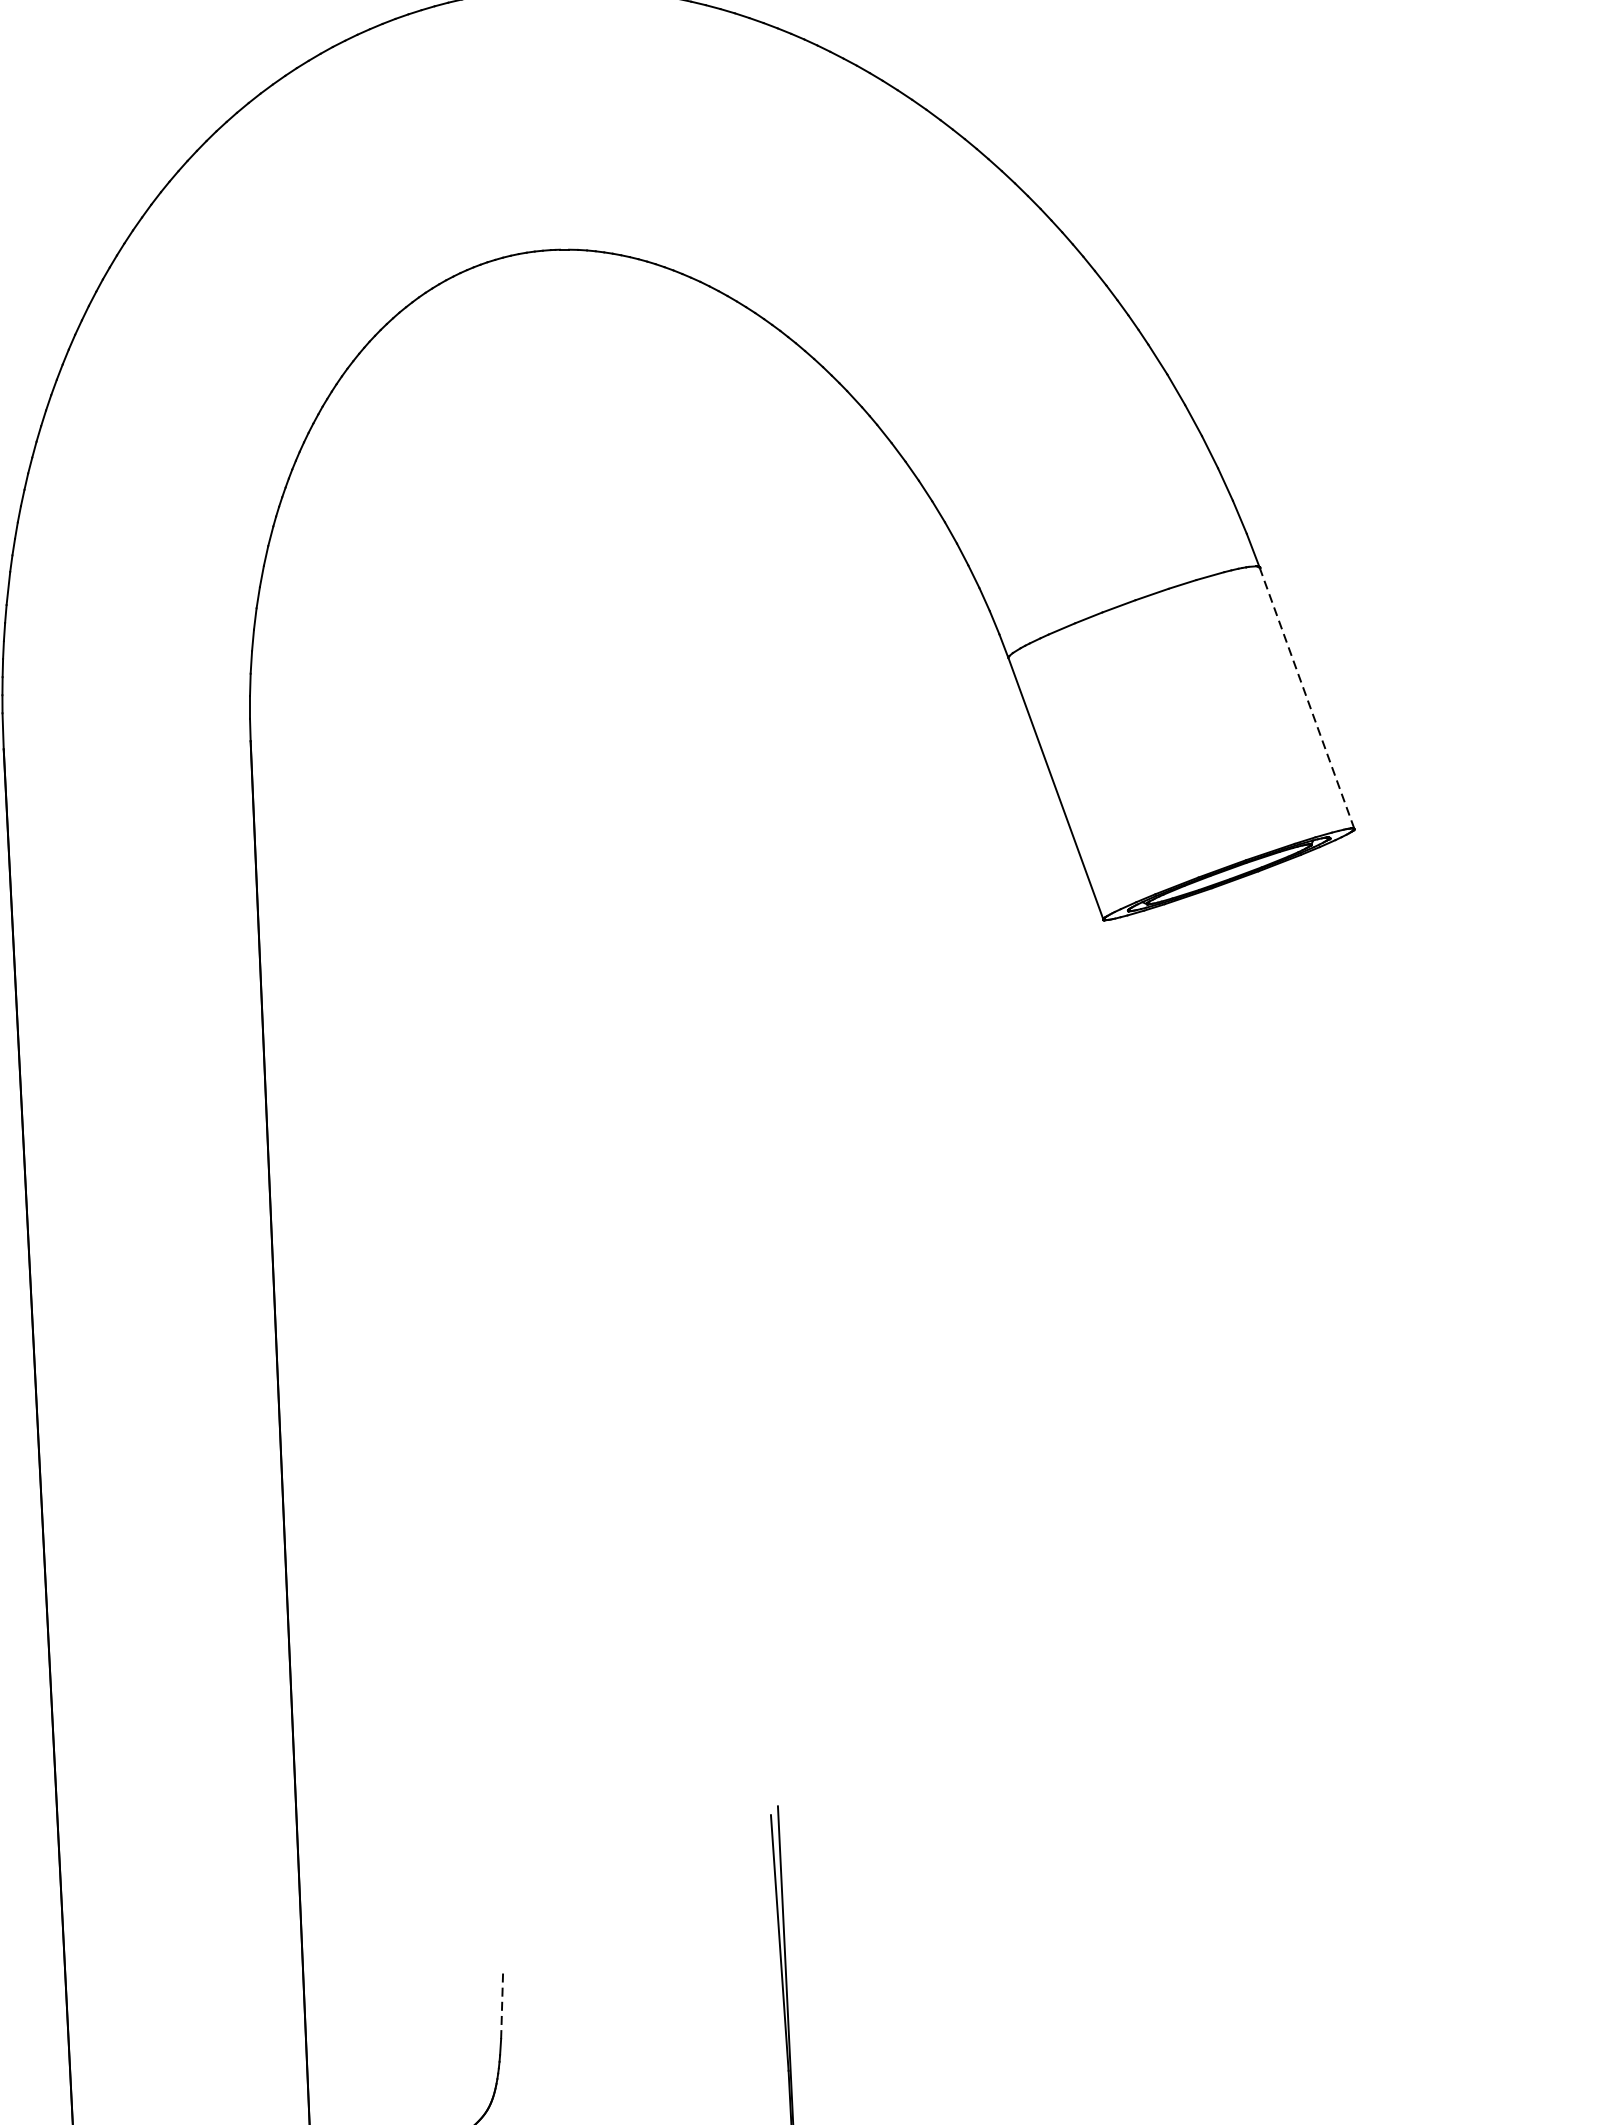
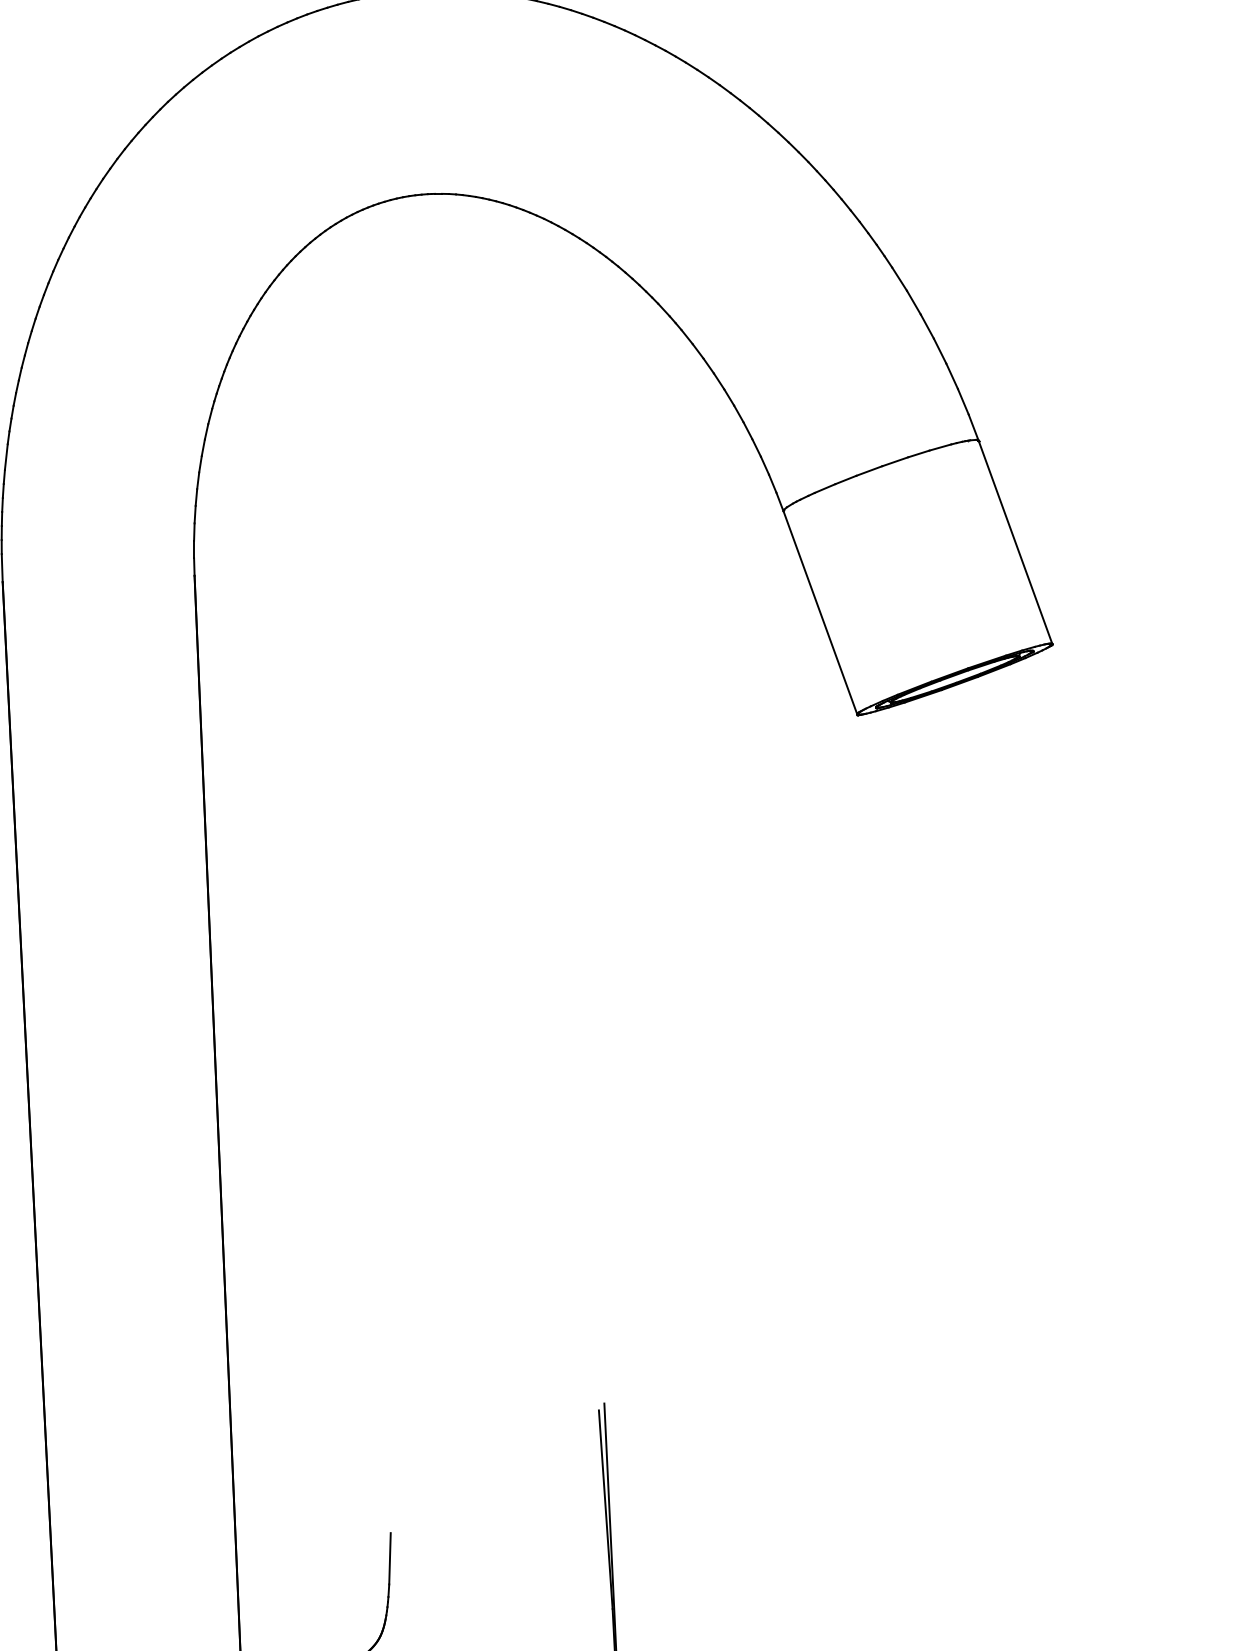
line: (1306, 698) -> (1015, 542), dashed -> solid
line: (501, 2005) -> (389, 1558), dashed -> solid

